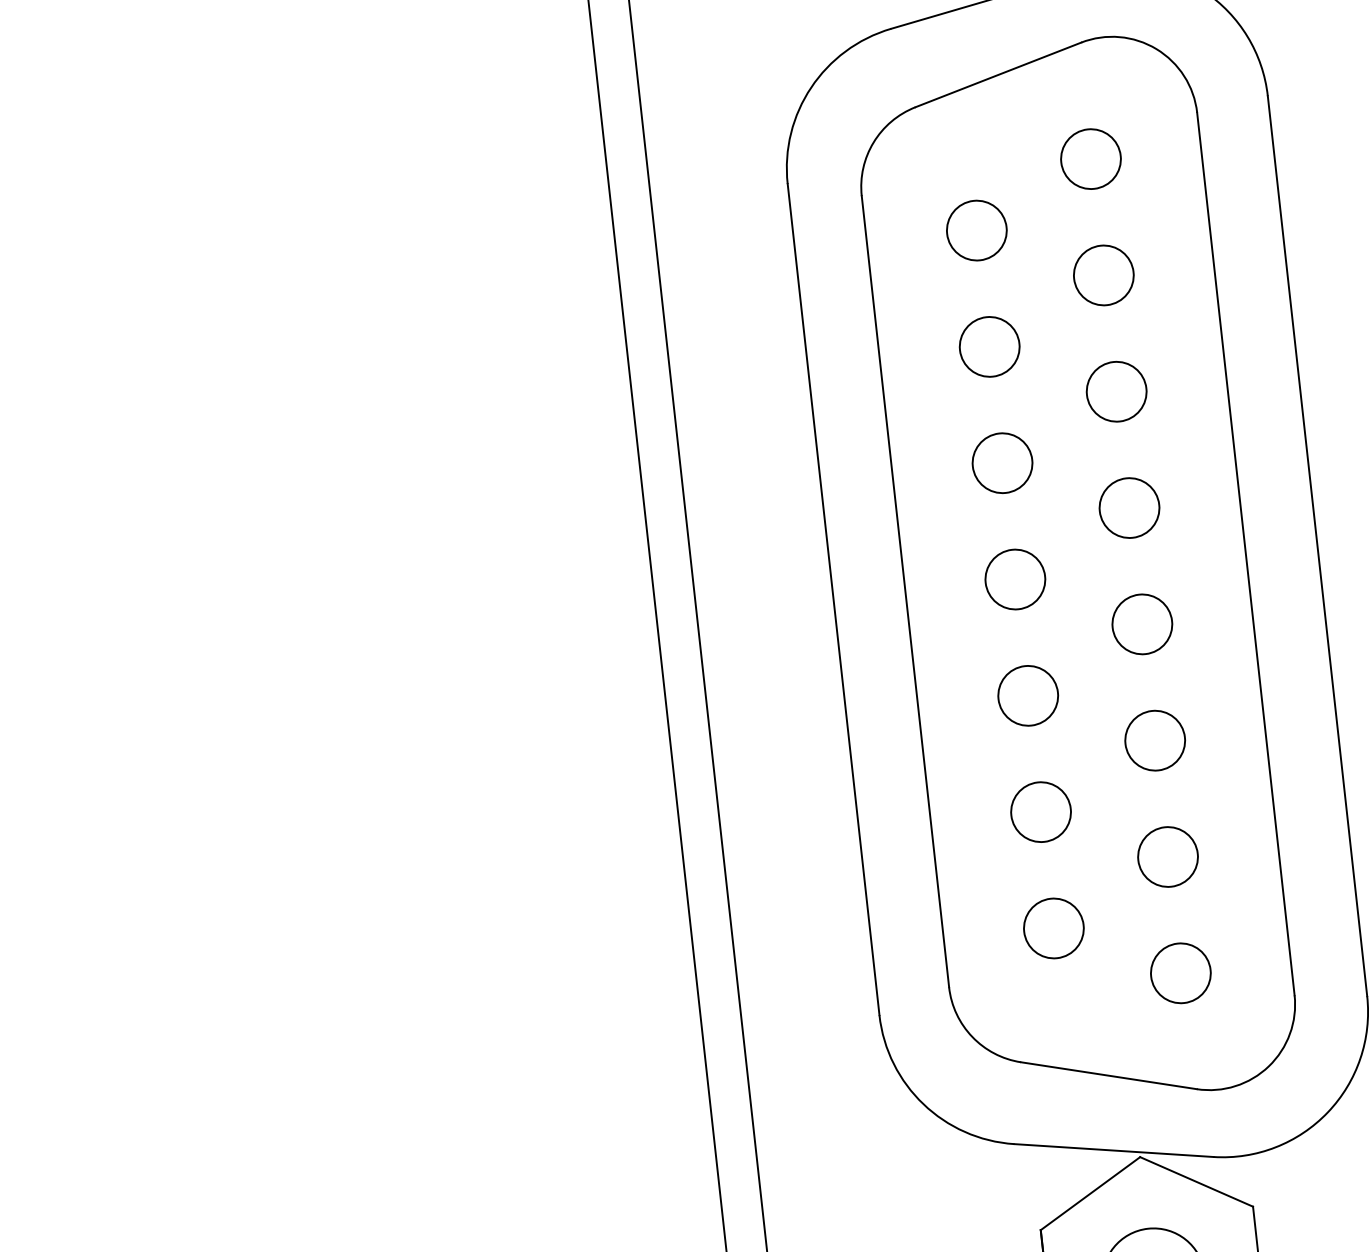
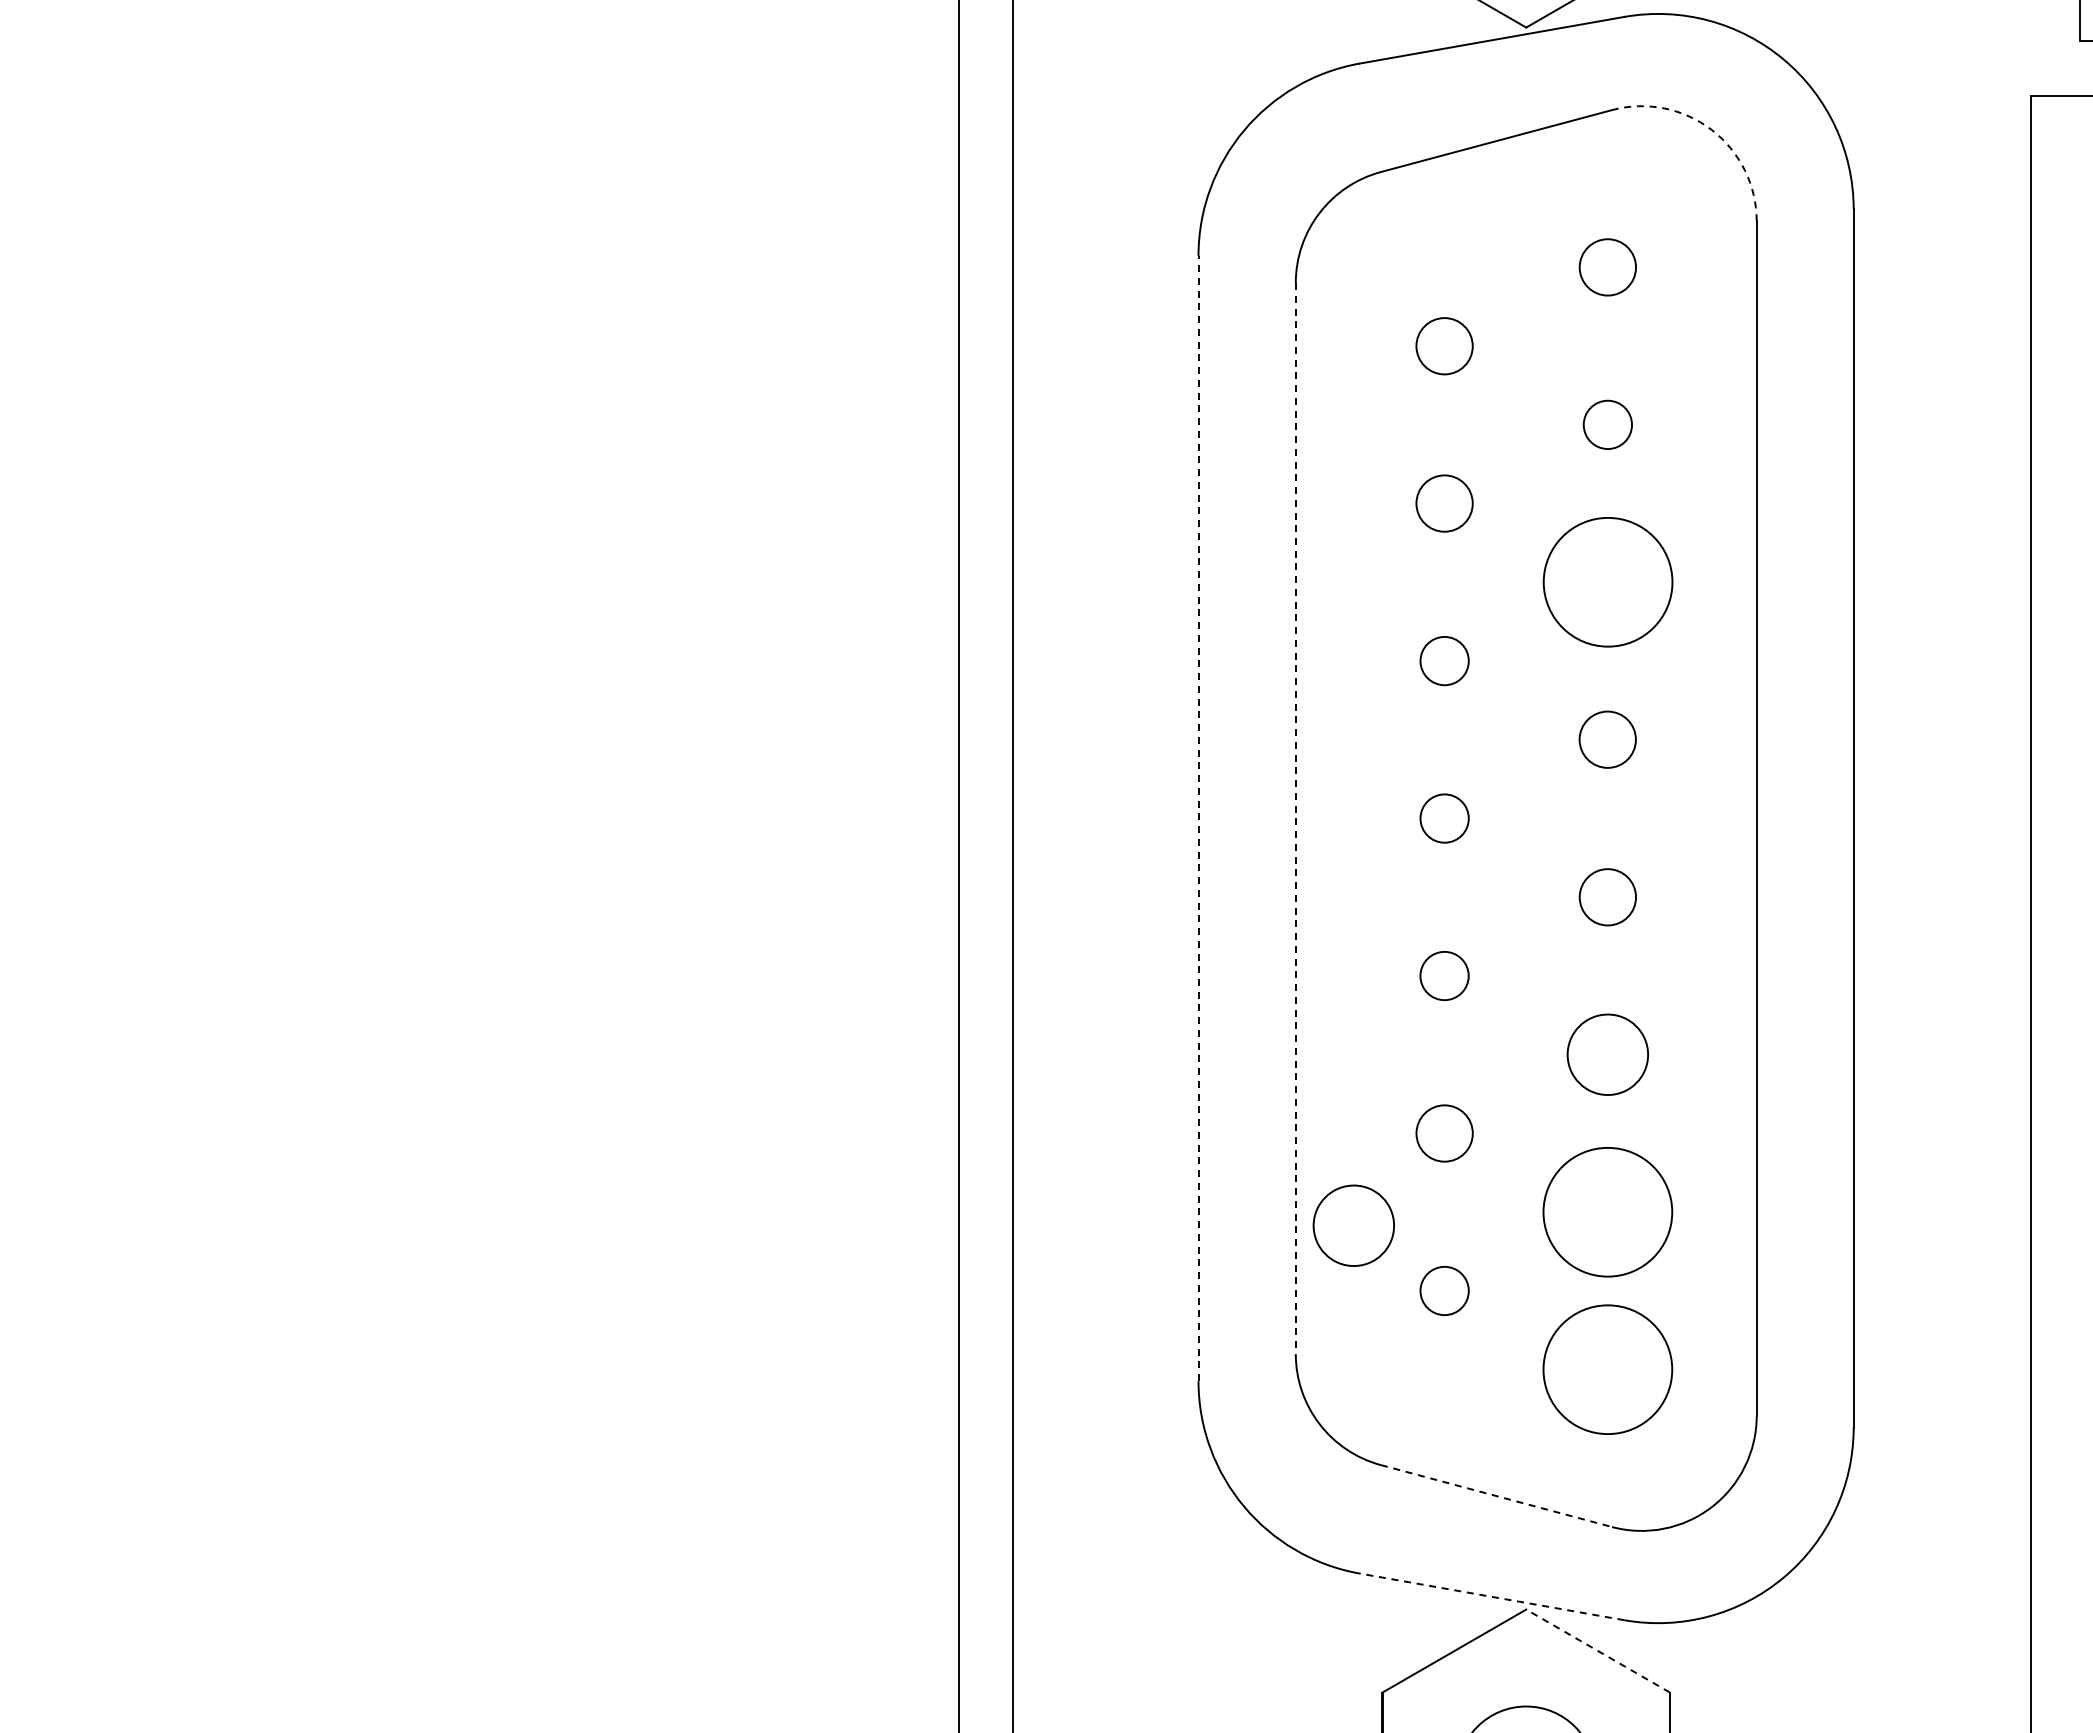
arc: (1156, 48) -> (1711, 129), solid -> dashed
circle: (1090, 159) -> (1607, 267), size x0.7
circle: (976, 230) -> (1444, 346), size x0.7
circle: (1103, 275) -> (1607, 424), size x0.6
circle: (989, 346) -> (1444, 503), size x0.7
circle: (1116, 391) -> (1607, 582), size x1.6
circle: (1002, 462) -> (1444, 660), size x0.6
circle: (1129, 507) -> (1607, 739), size x0.7
circle: (1015, 579) -> (1444, 818), size x0.6
line: (905, 591) -> (1295, 818), solid -> dashed
line: (833, 599) -> (1198, 818), solid -> dashed
circle: (1142, 624) -> (1607, 897), size x0.7
circle: (1028, 695) -> (1444, 975), size x0.6
circle: (1040, 812) -> (1444, 1133), size x0.7
circle: (1167, 857) -> (1607, 1212), size x1.6
circle: (981, 887) -> (1353, 1225), added
circle: (1053, 928) -> (1444, 1290), size x0.6
circle: (1180, 973) -> (1607, 1369), size x1.6
line: (1108, 1076) -> (1496, 1496), solid -> dashed
line: (1113, 1150) -> (1491, 1596), solid -> dashed
line: (1196, 1182) -> (1598, 1651), solid -> dashed

